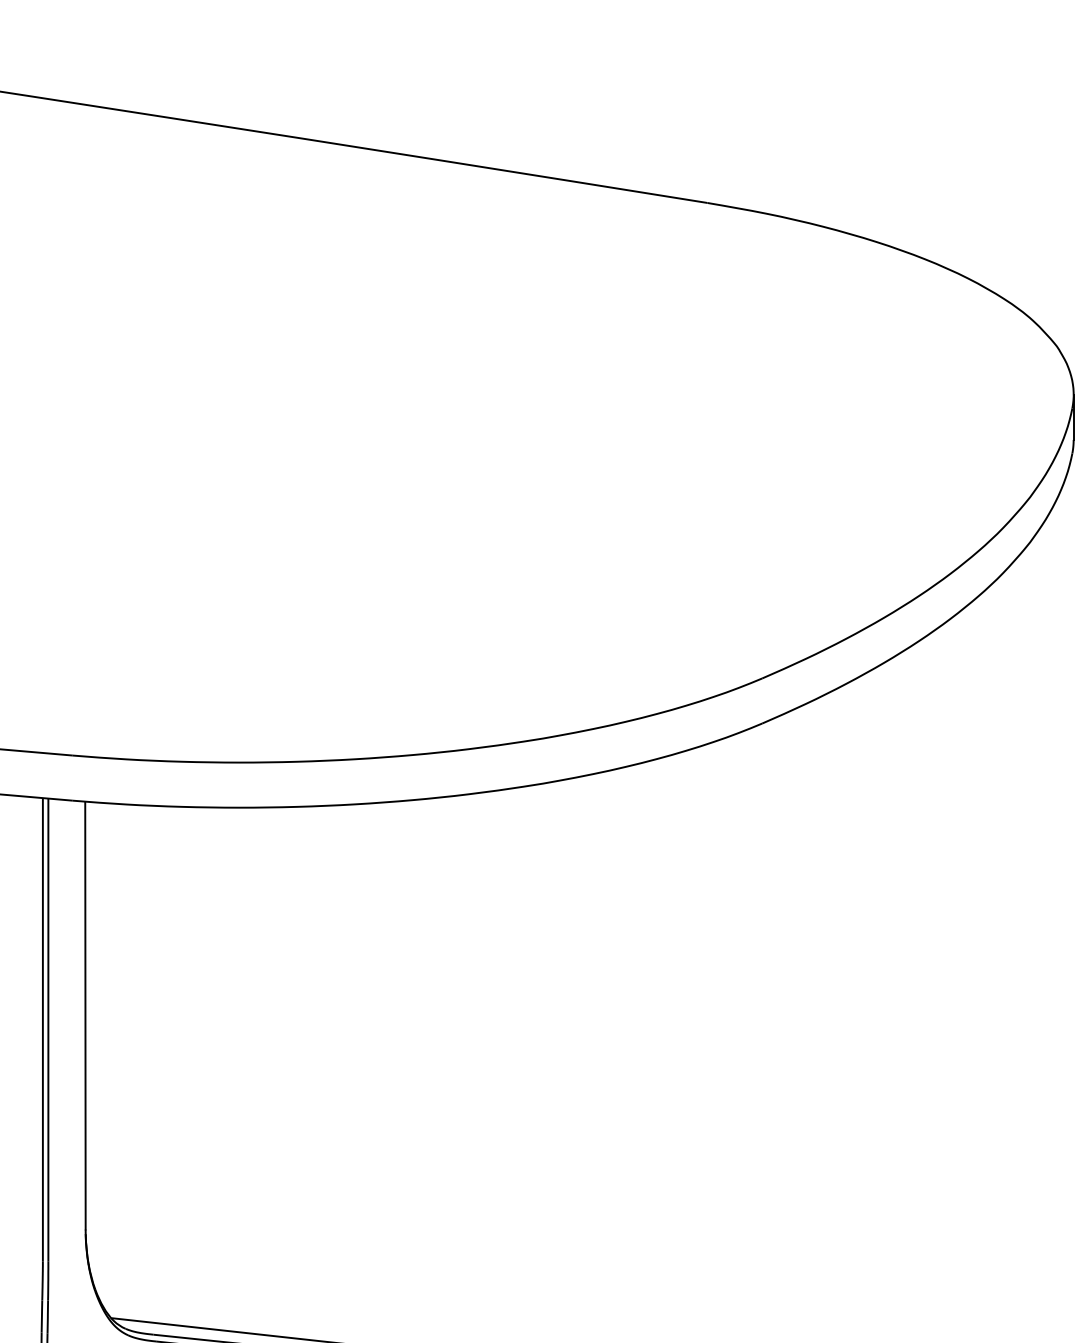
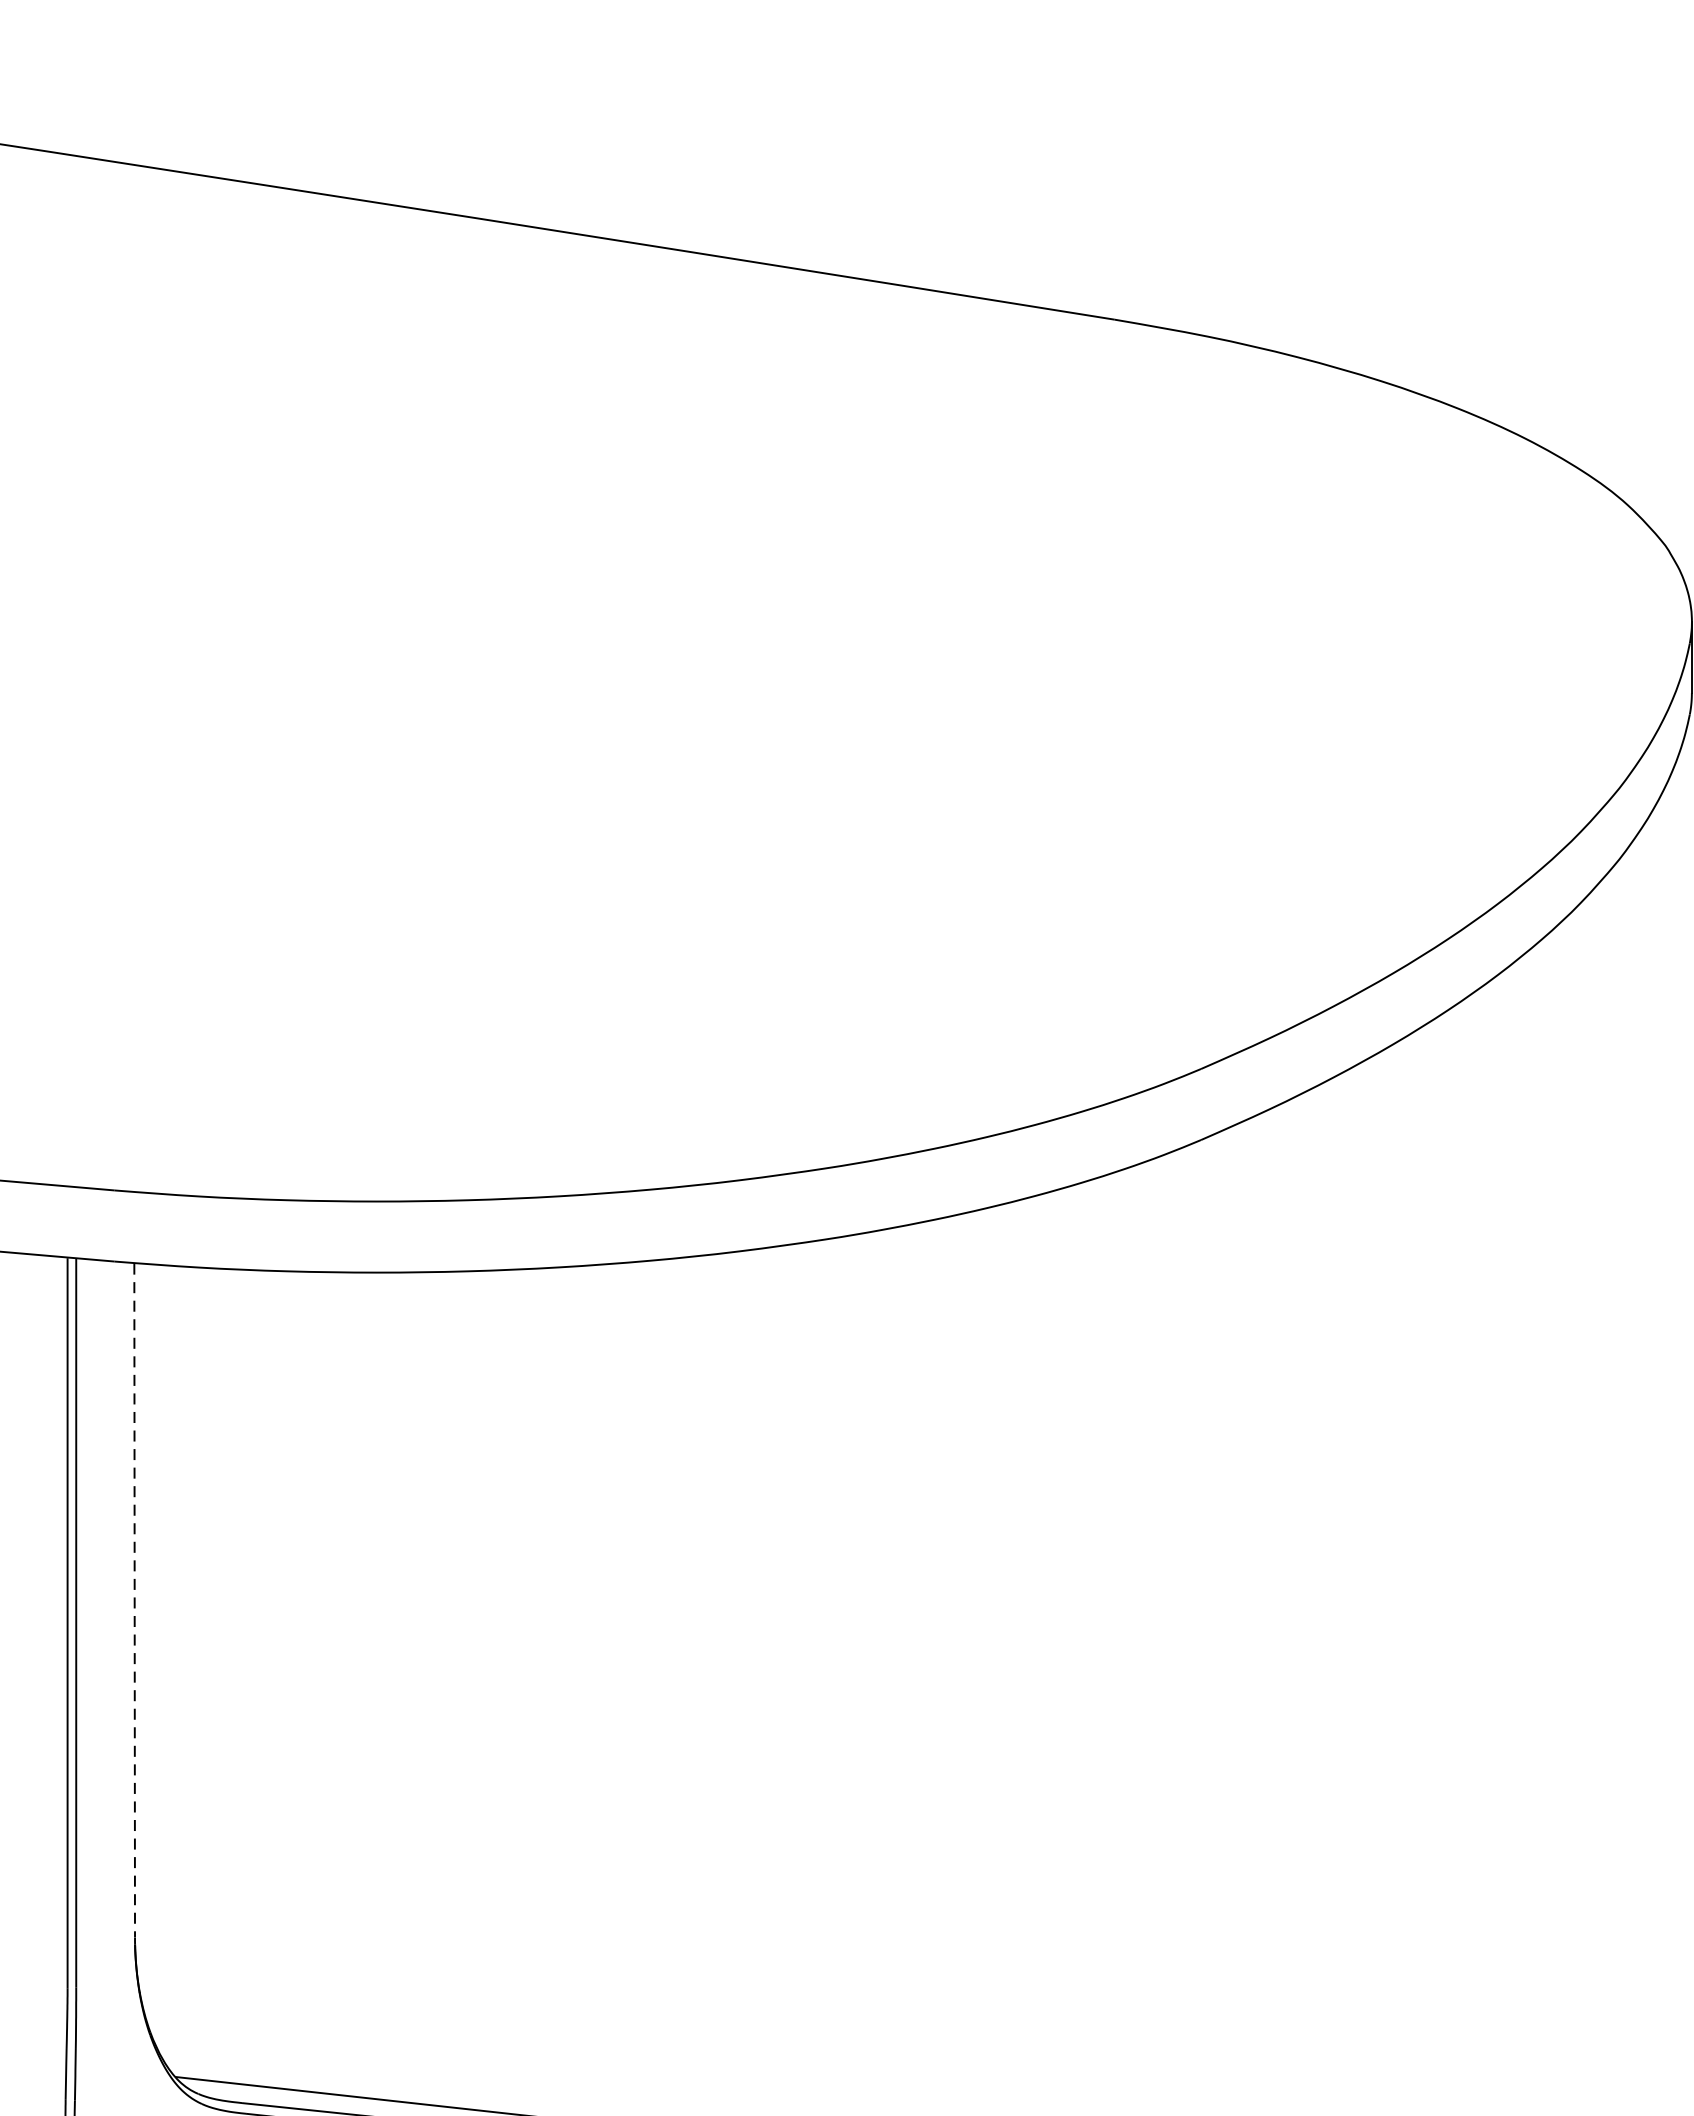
line: (85, 1015) -> (134, 1600), solid -> dashed

